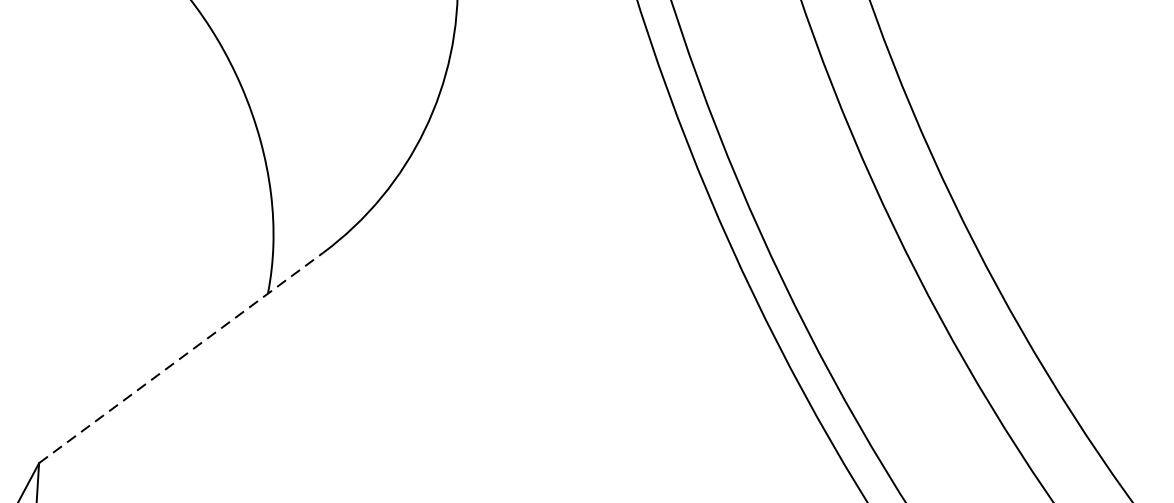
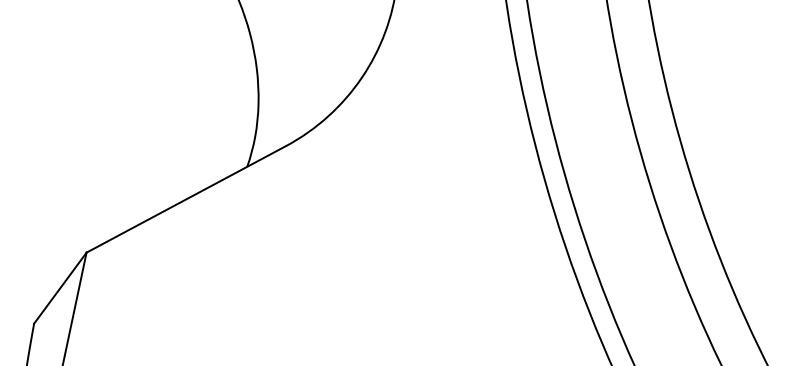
line: (181, 358) -> (186, 199), dashed -> solid

